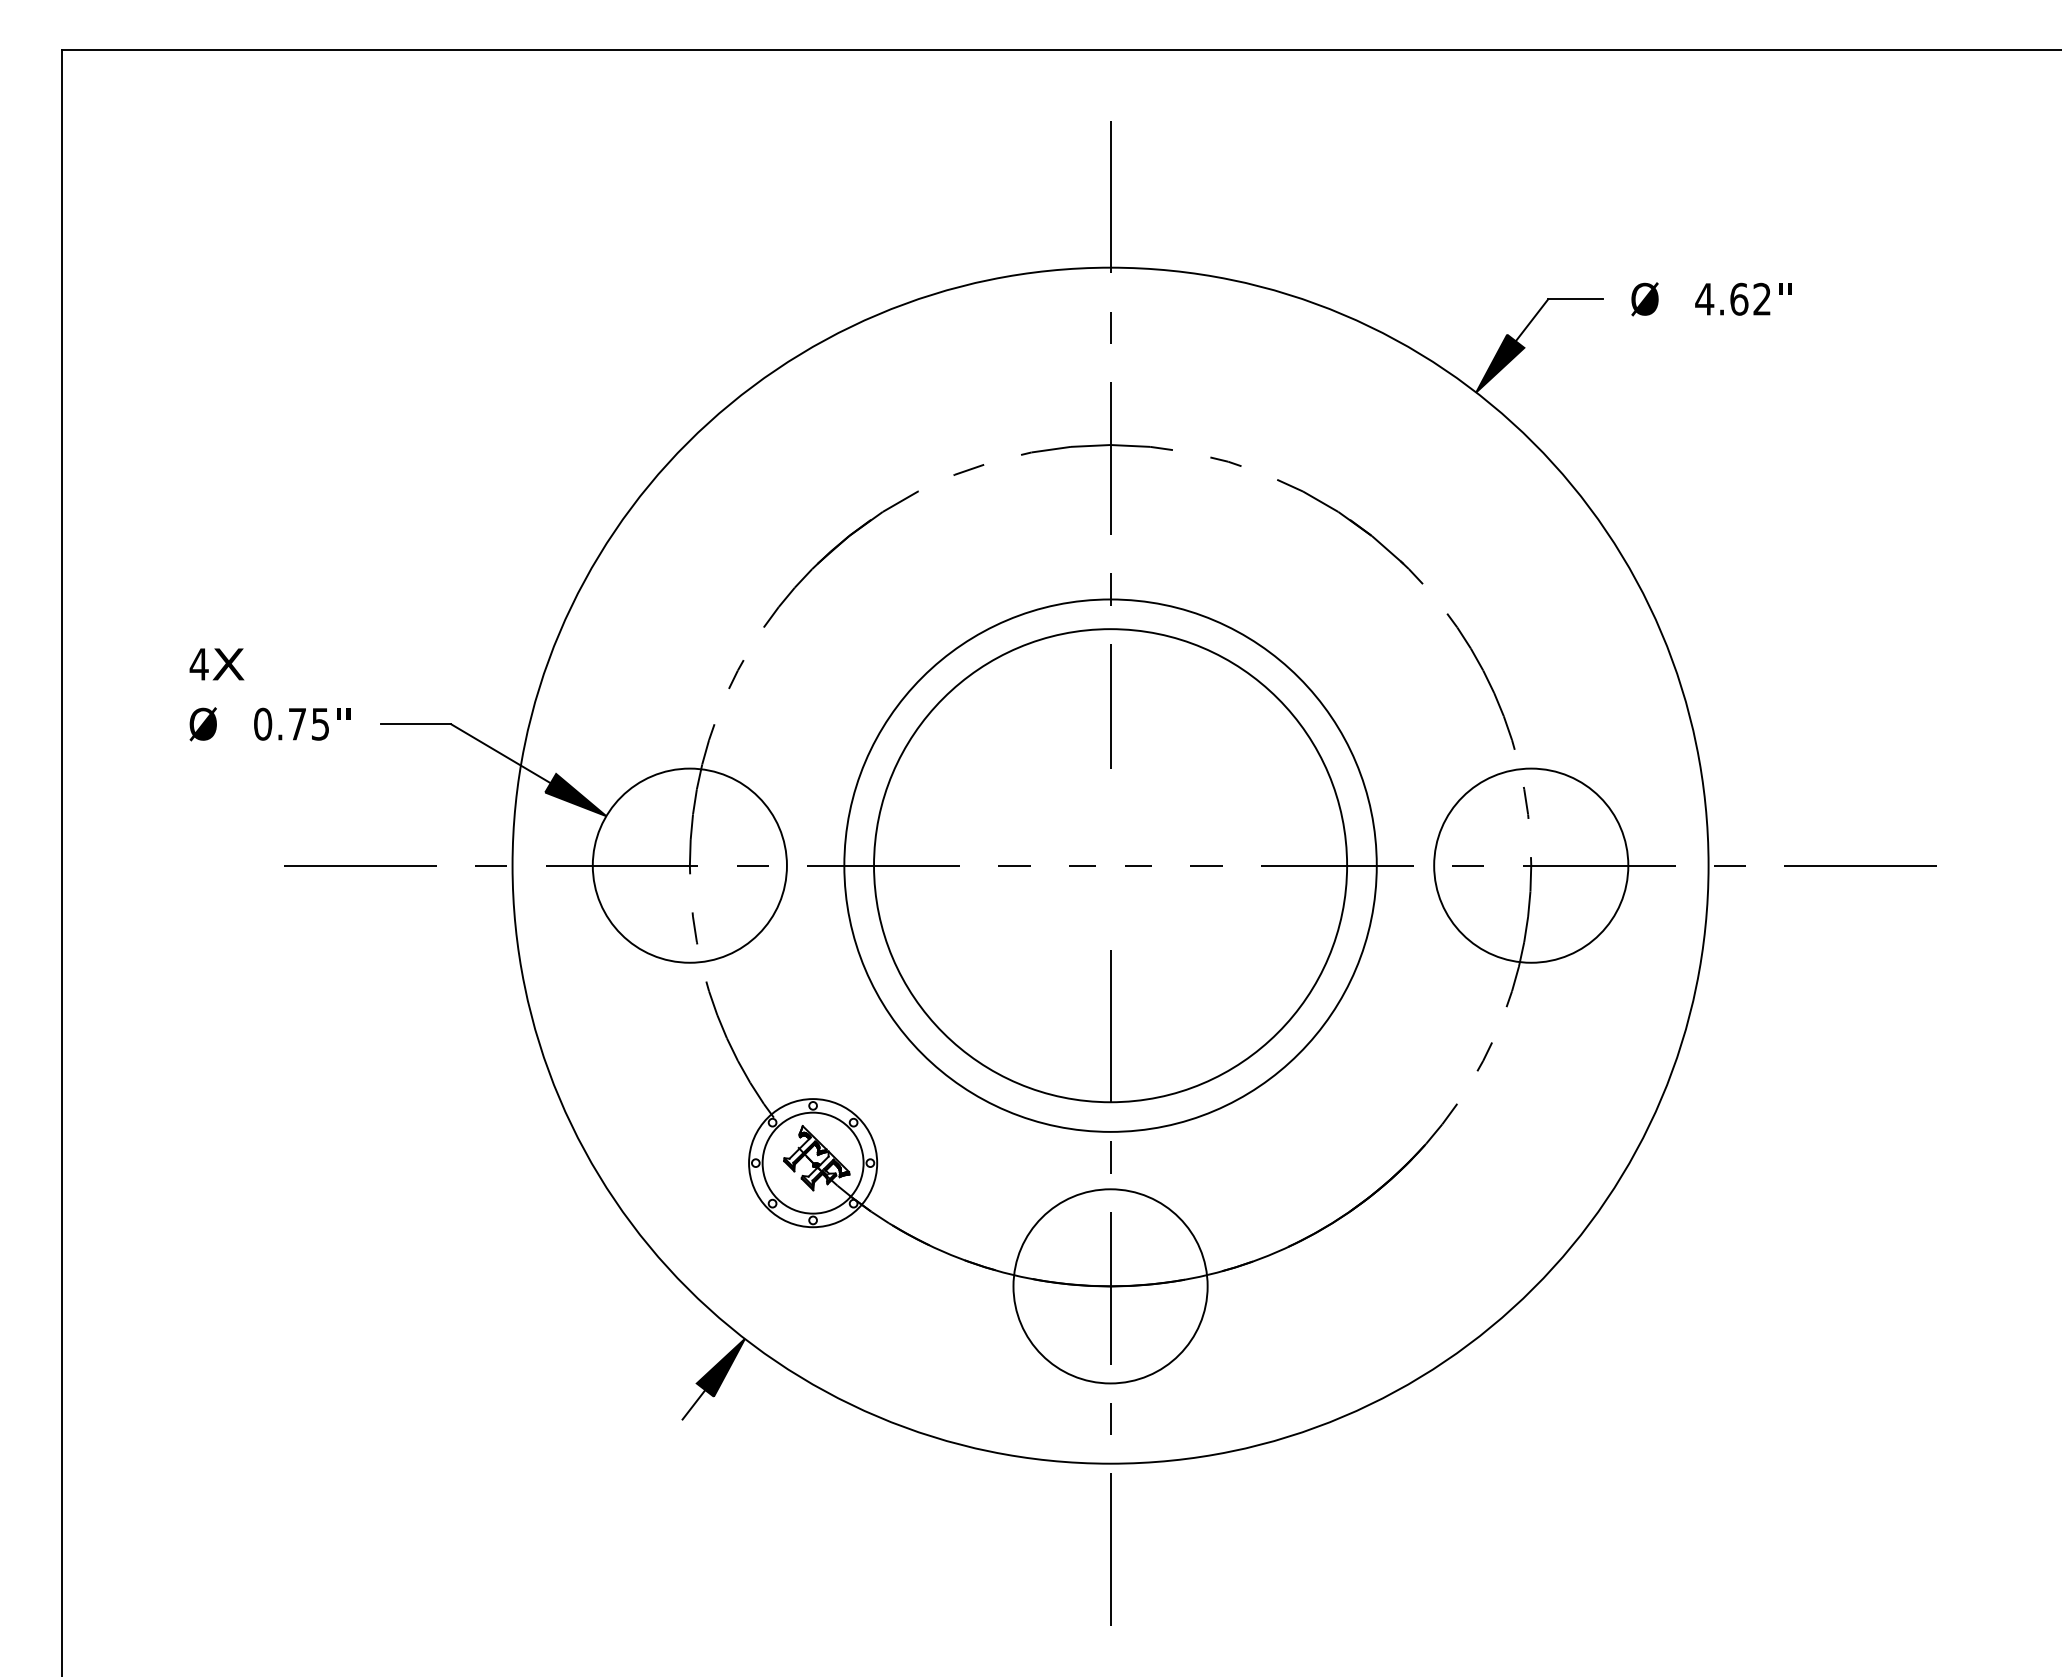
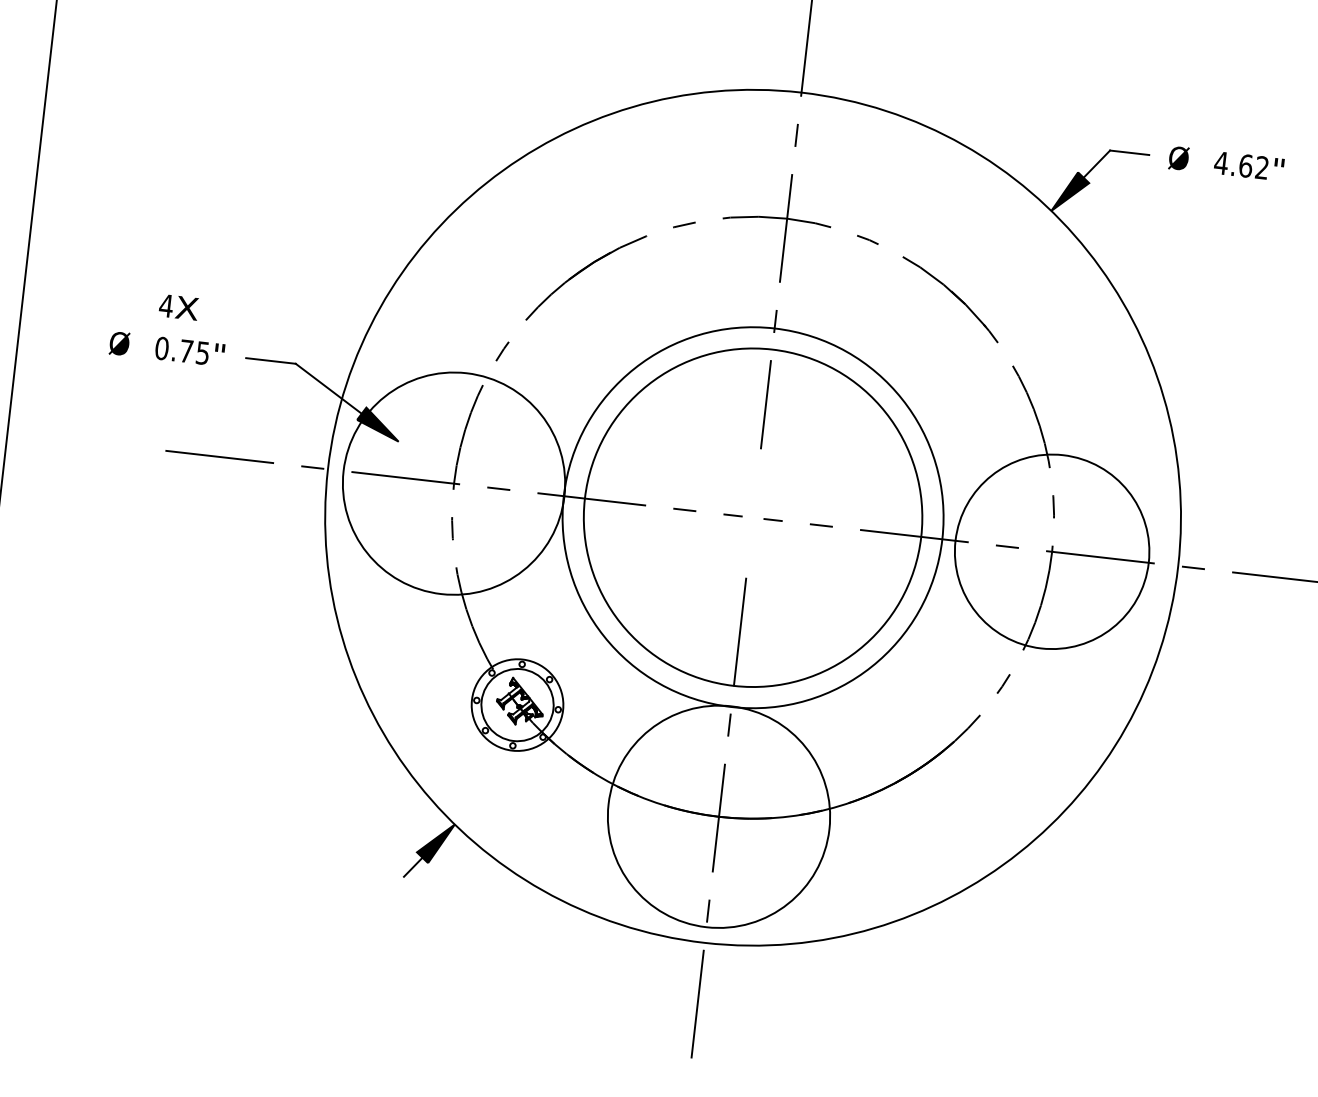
text: (216, 664) -> (178, 307), moved
circle: (689, 865) -> (453, 483), size x1.6
circle: (1531, 865) -> (1052, 551), size x1.4
circle: (1110, 1286) -> (718, 816), size x1.6

